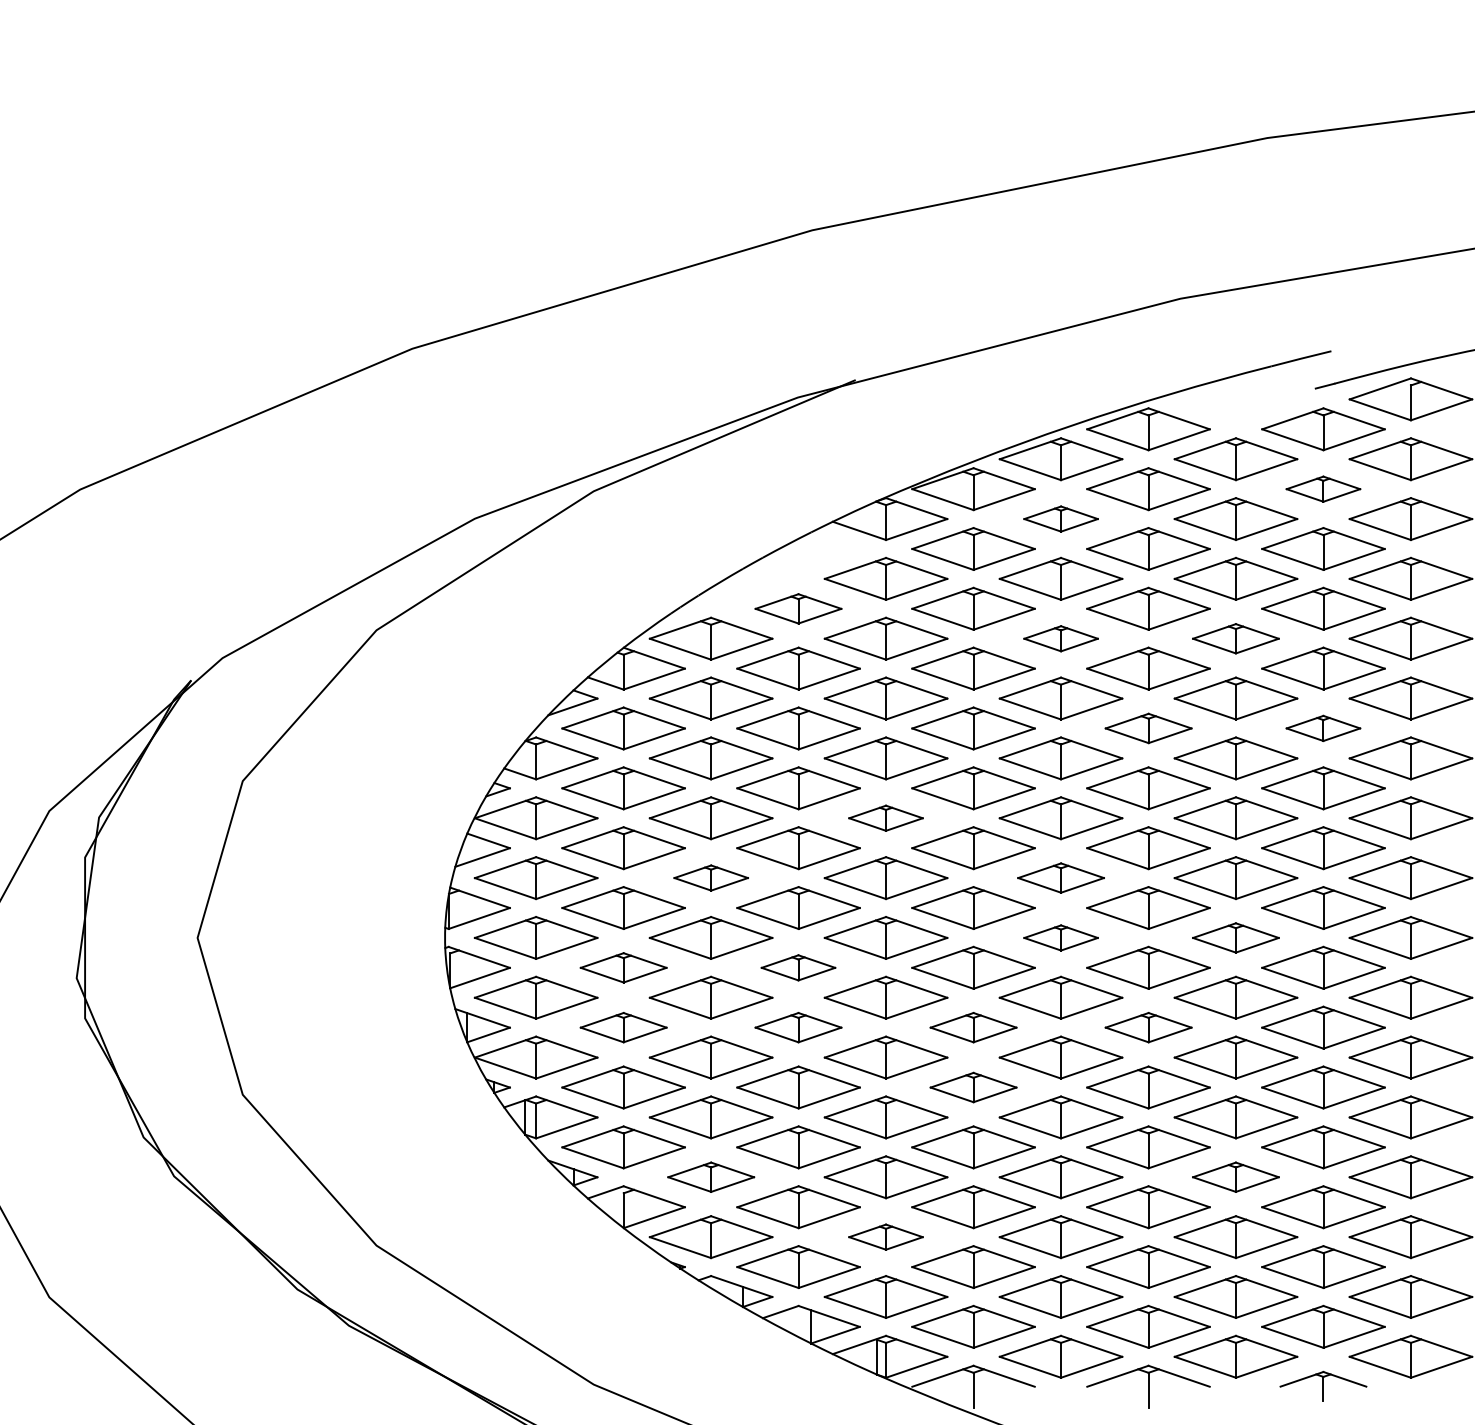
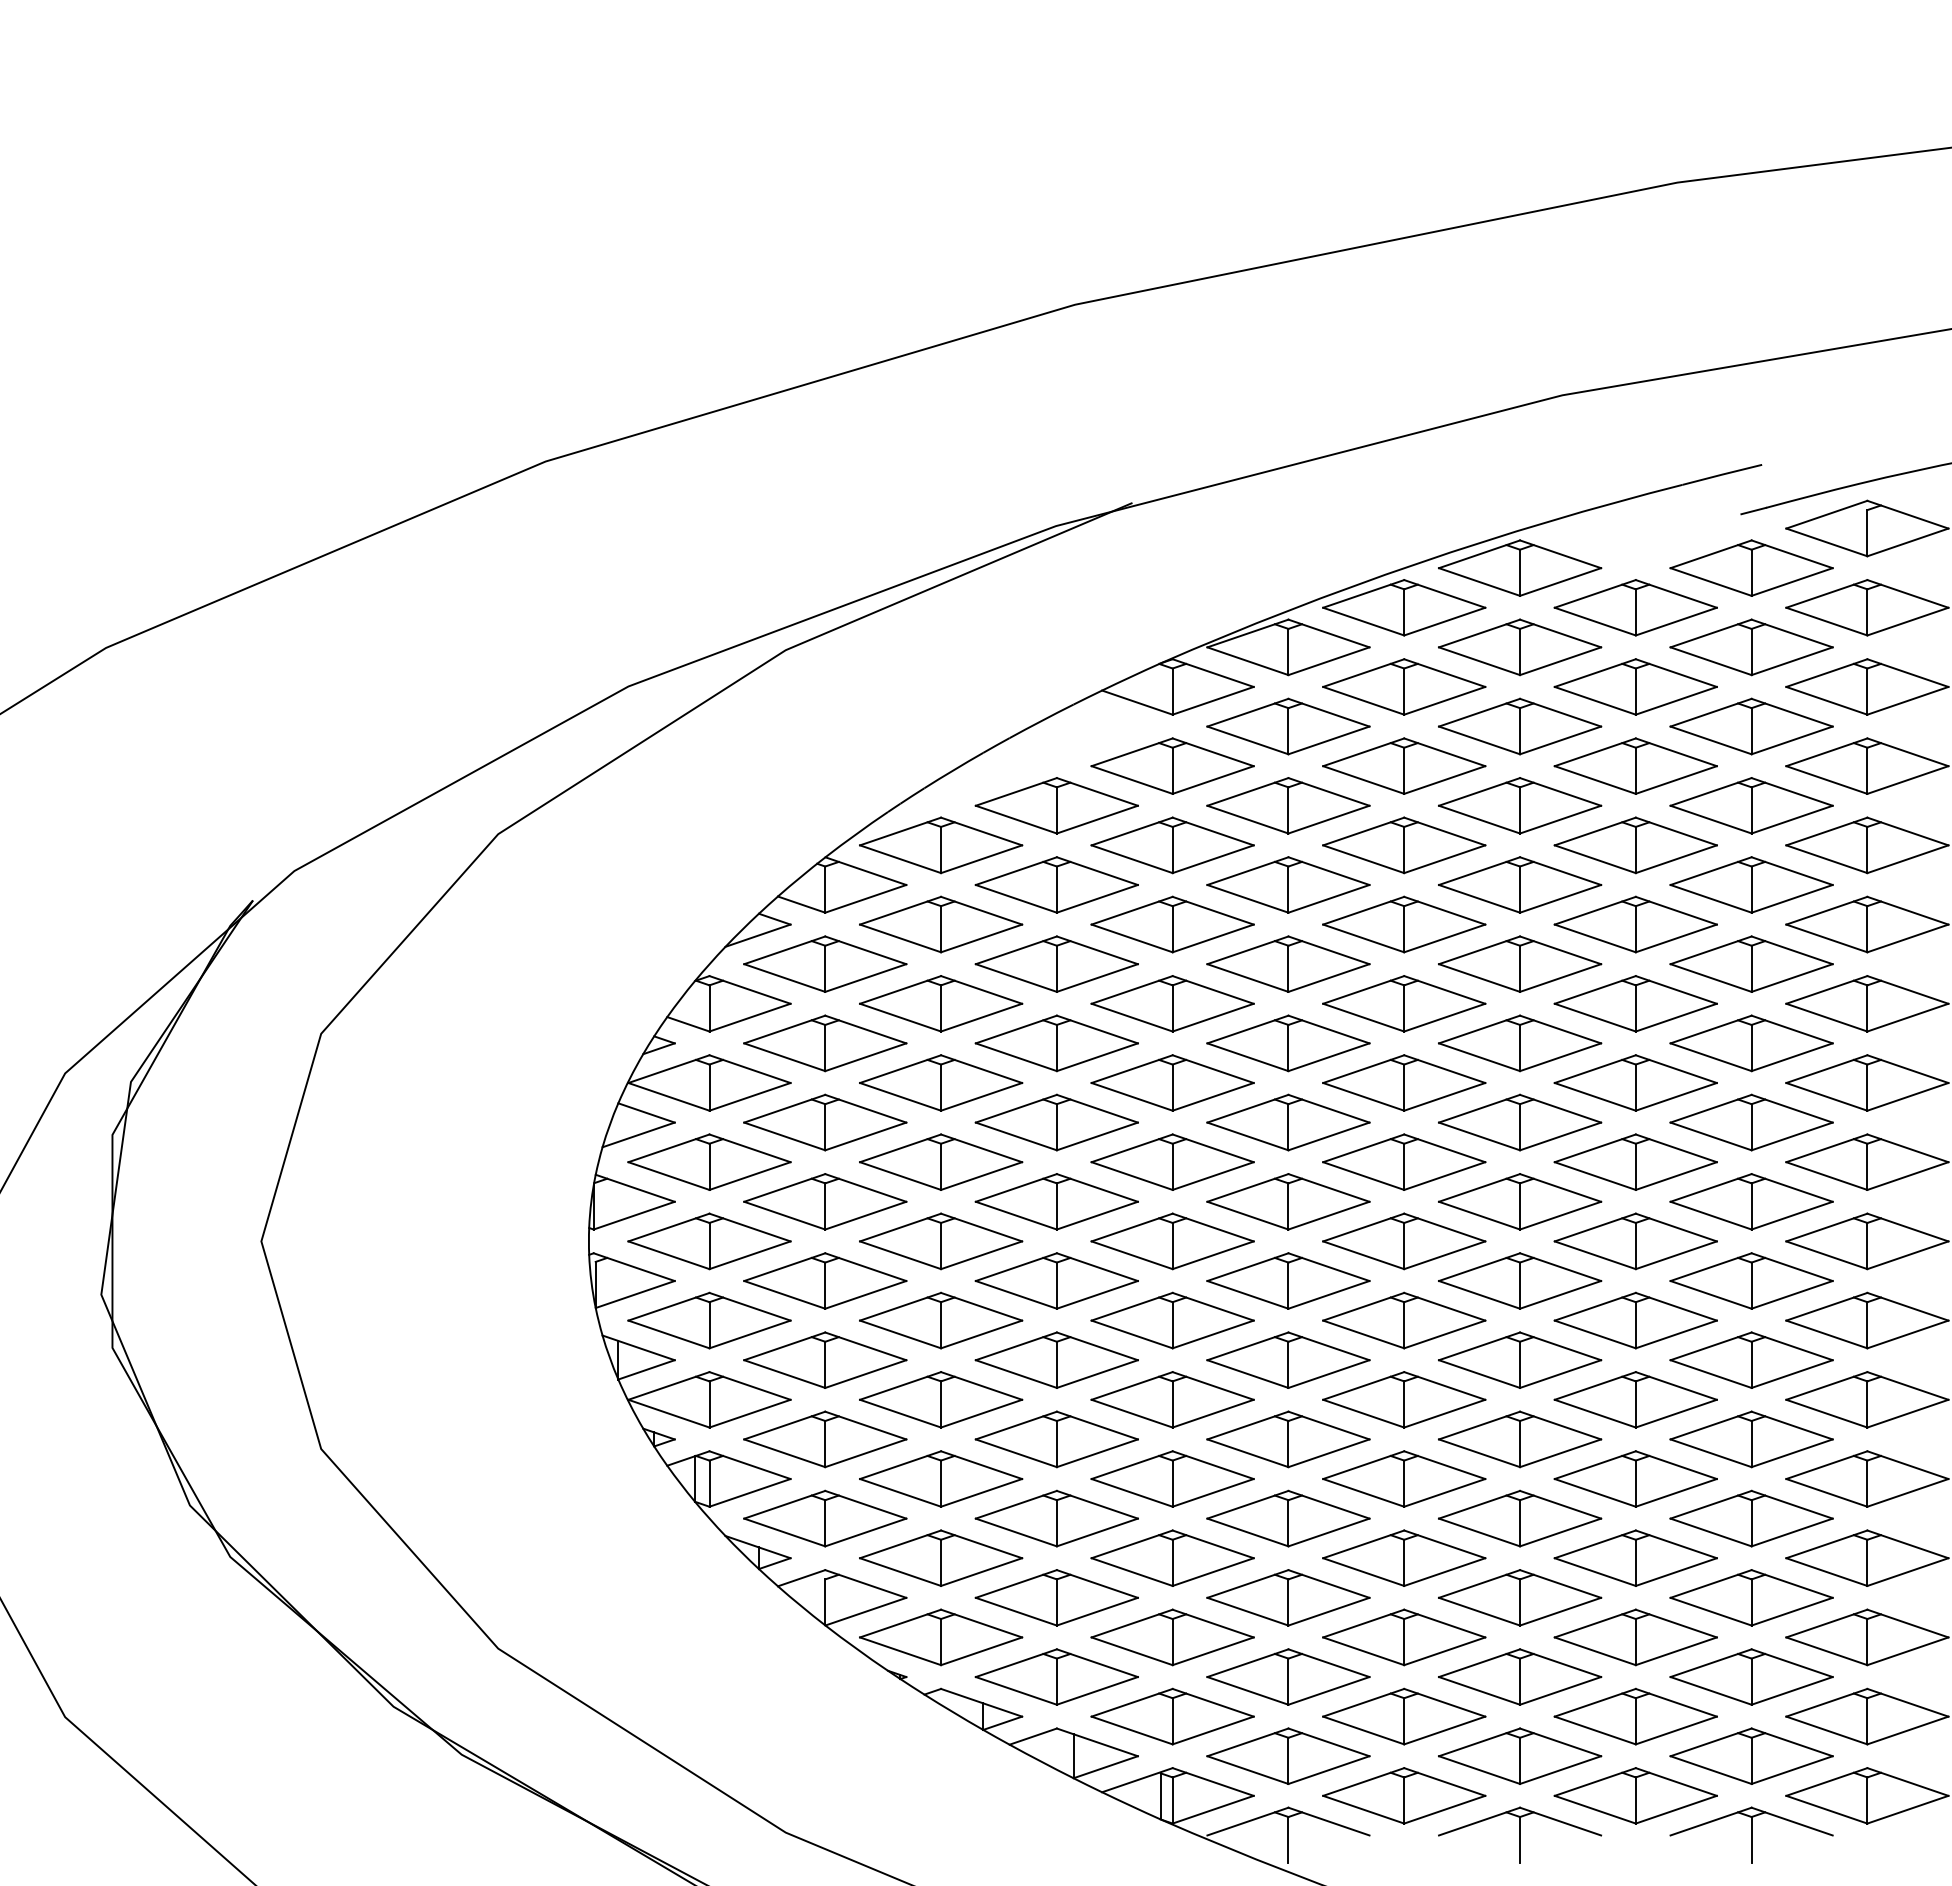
part: (1323, 489) -> (1751, 647), size x1.67
part: (1061, 518) -> (1404, 686), size x1.67
part: (798, 608) -> (1056, 805), size x1.43
part: (1061, 638) -> (1404, 845), size x1.67
part: (1235, 638) -> (1635, 845), size x1.43
part: (1148, 727) -> (1520, 963), size x1.43
part: (1323, 727) -> (1751, 963), size x1.67
part: (885, 817) -> (1172, 1082), size x1.67
part: (711, 877) -> (941, 1161), size x1.67
part: (1061, 877) -> (1404, 1161), size x1.43
part: (1061, 938) -> (1404, 1241), size x1.67
part: (1235, 938) -> (1635, 1241), size x1.43
part: (623, 967) -> (825, 1280), size x1.43
part: (798, 967) -> (1056, 1280), size x1.67
part: (623, 1027) -> (825, 1359), size x1.43
part: (798, 1027) -> (1056, 1359), size x1.43
part: (973, 1027) -> (1288, 1359), size x1.43
part: (1148, 1027) -> (1520, 1359), size x1.43
part: (973, 1087) -> (1288, 1439), size x1.43
part: (711, 1176) -> (941, 1557), size x1.43
part: (1235, 1176) -> (1635, 1557), size x1.43
part: (885, 1237) -> (1172, 1637), size x1.67
part: (1323, 1386) -> (1751, 1834), size x1.43

